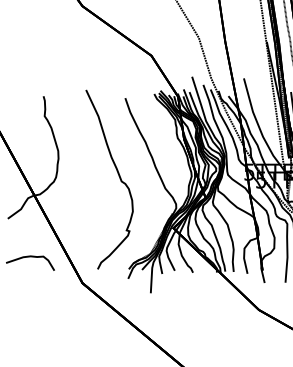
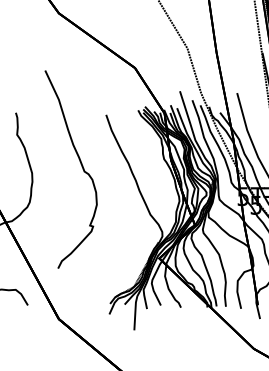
curve: (118, 176) -> (81, 166), moved

